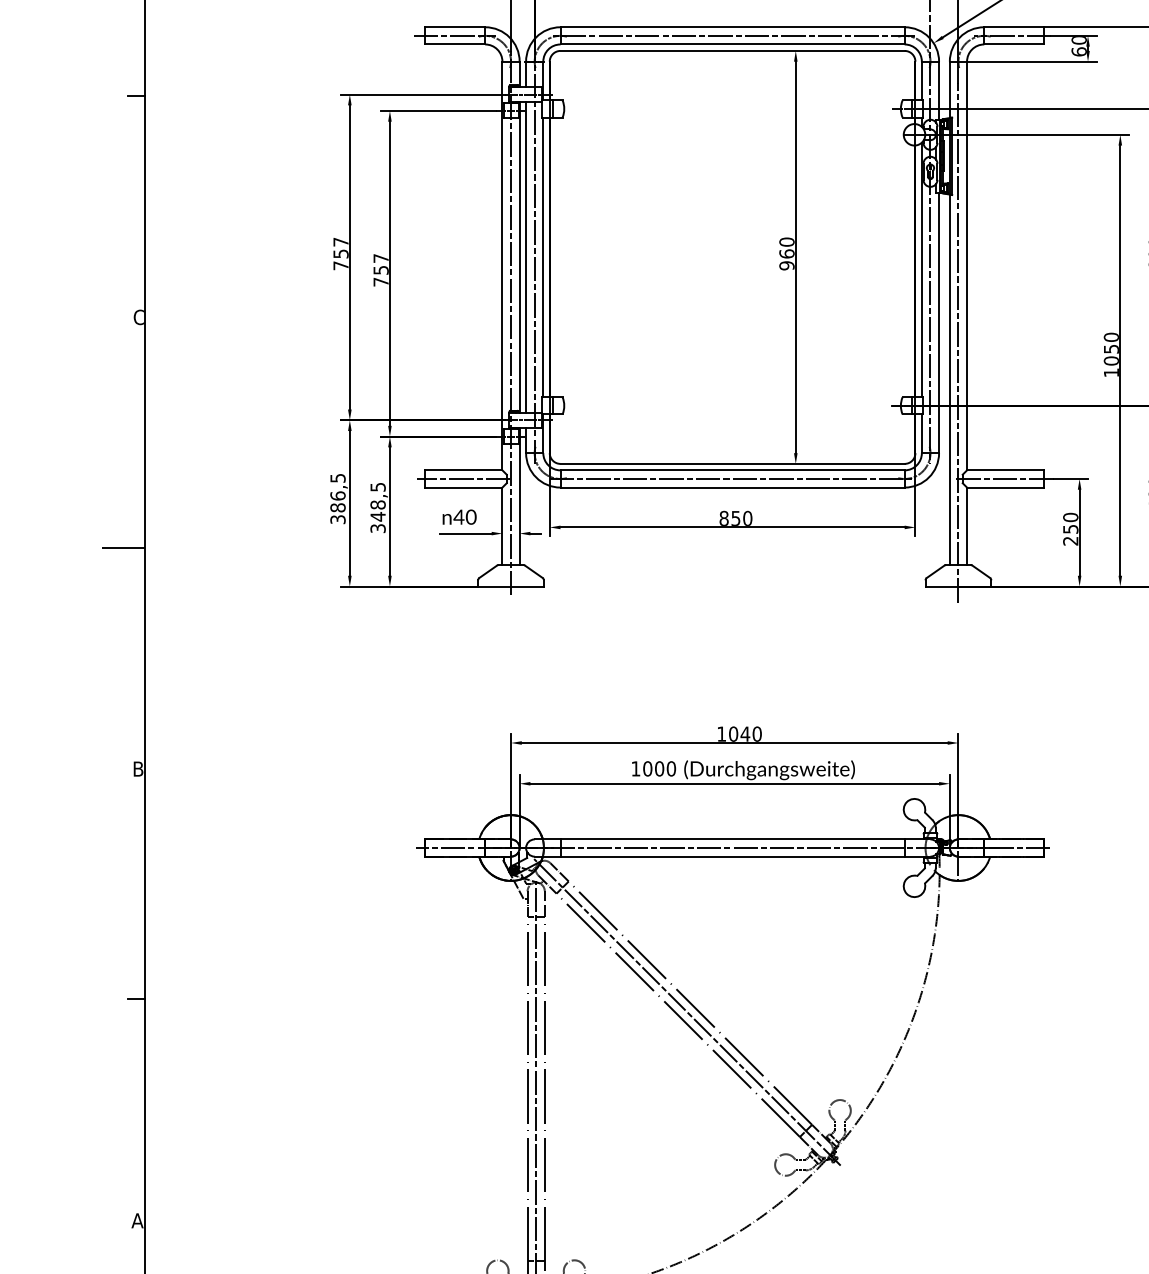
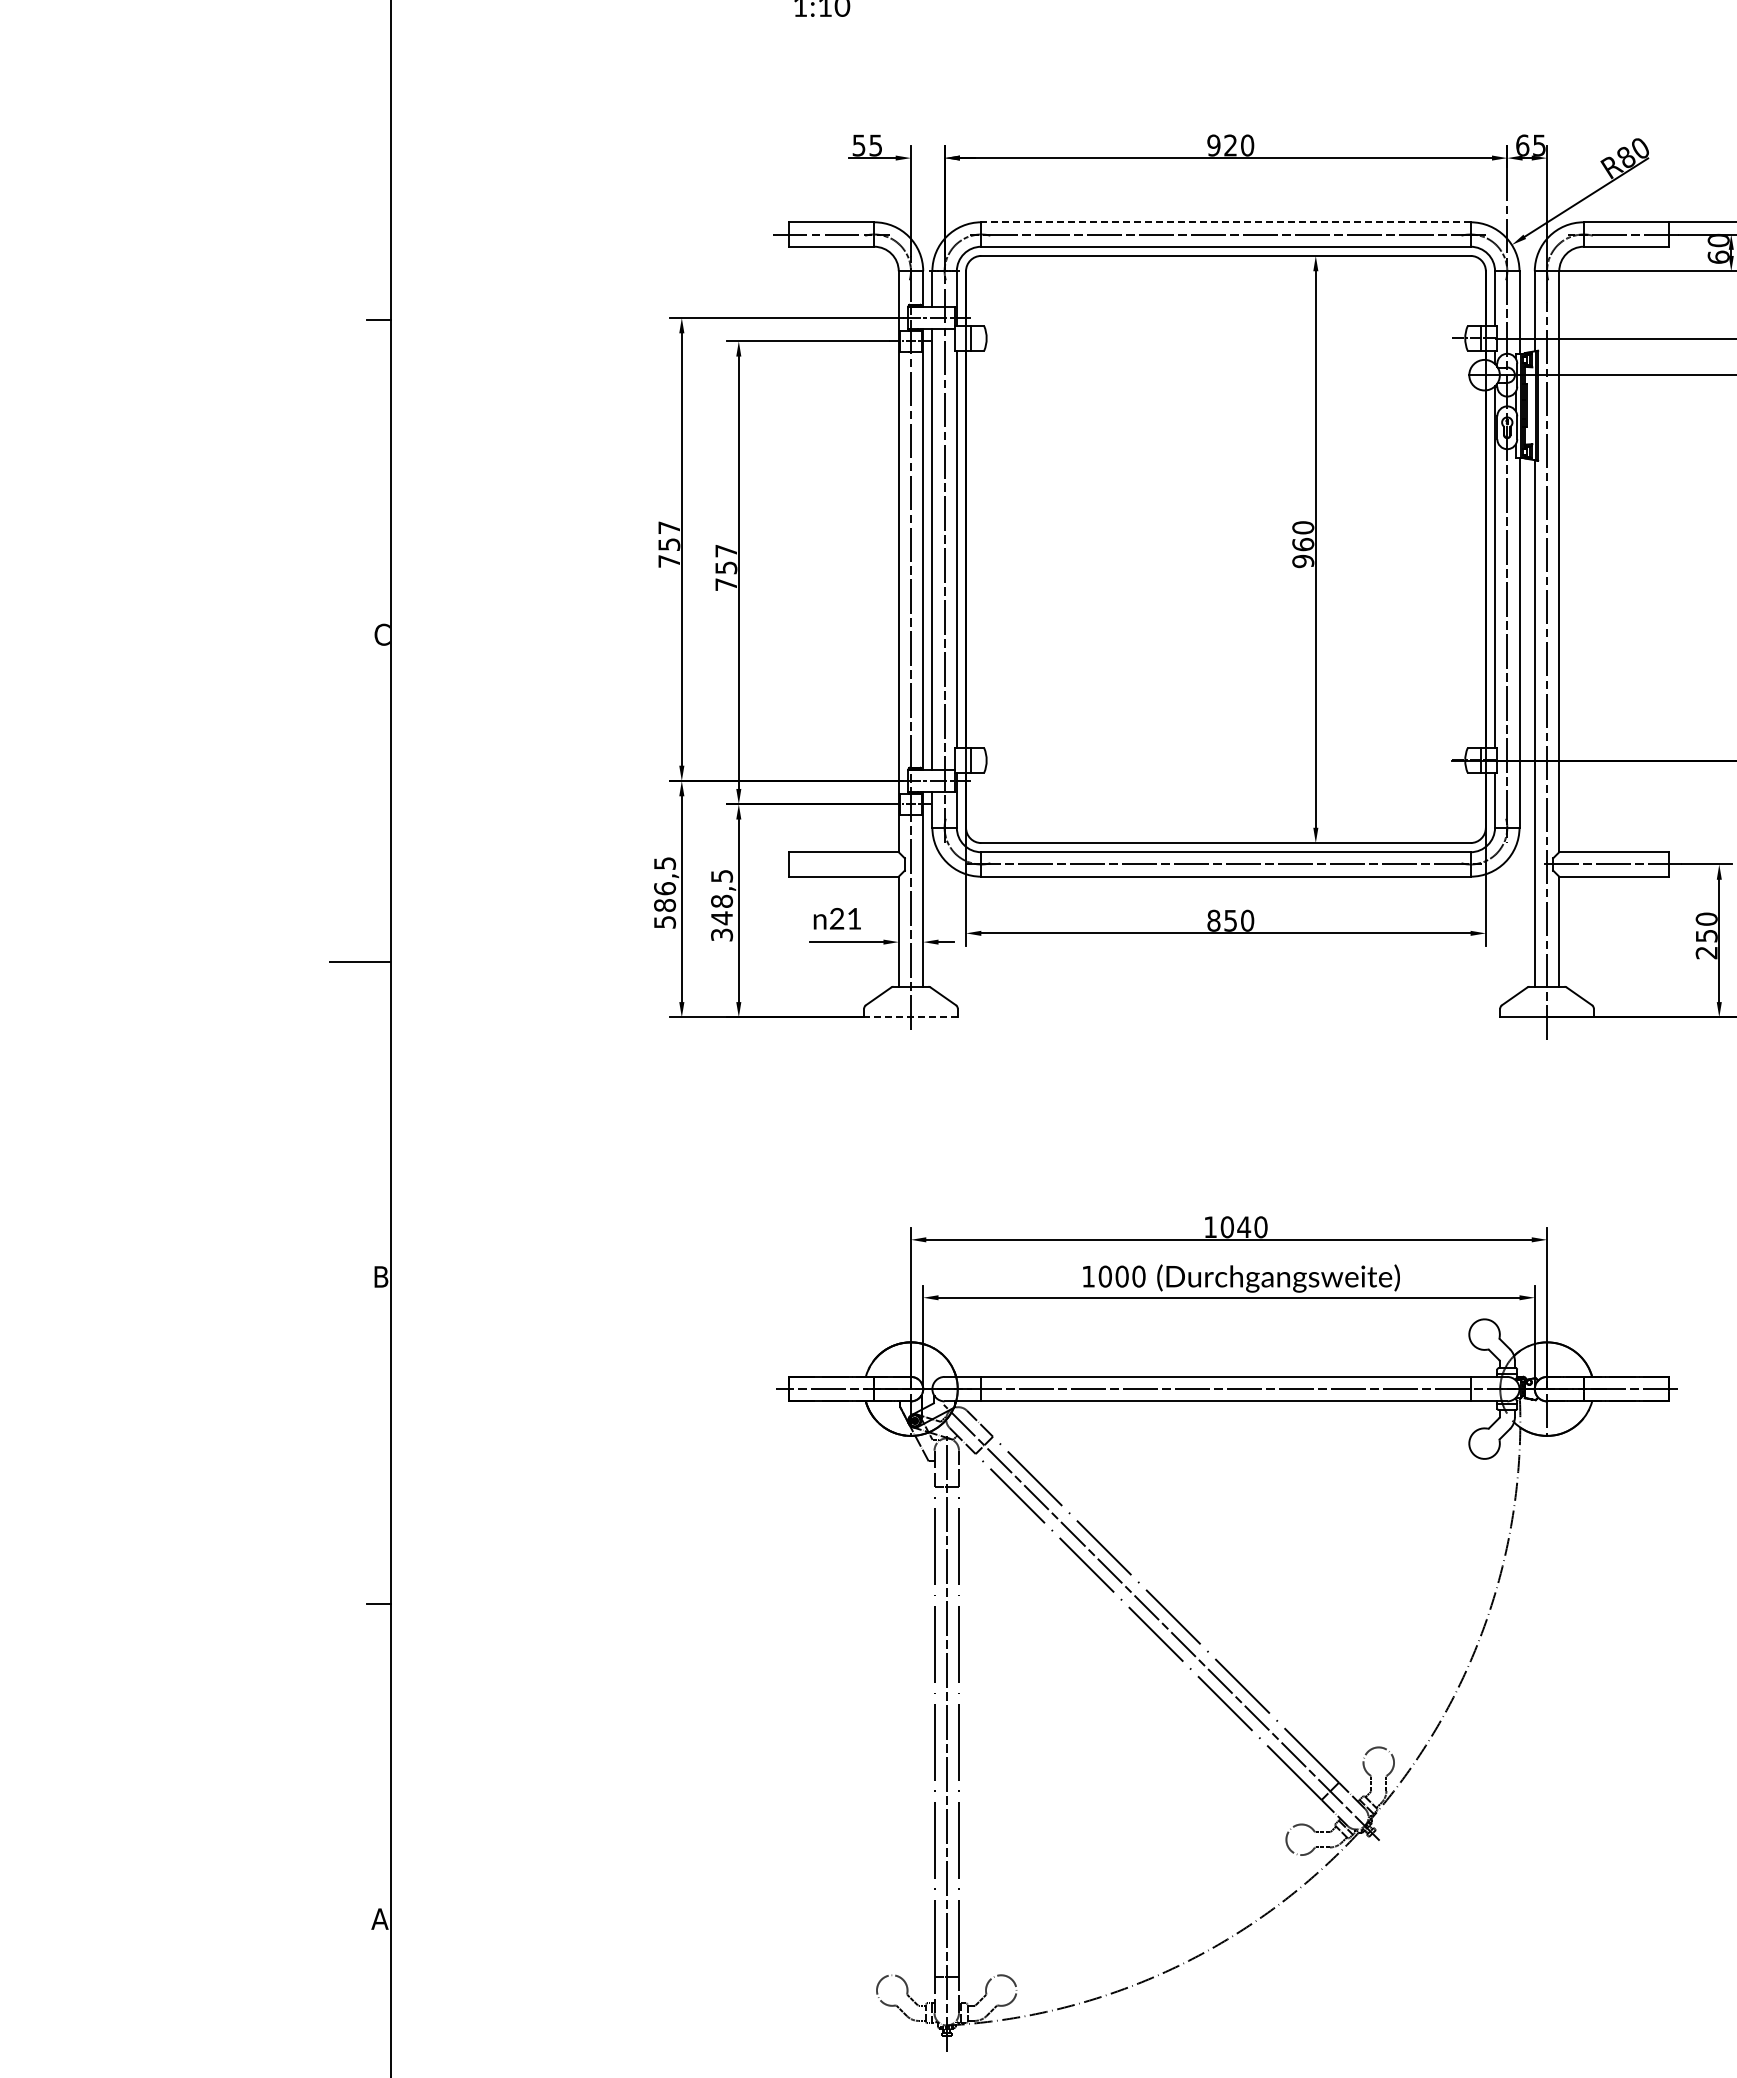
line: (732, 27) -> (1225, 222), solid -> dashed
line: (462, 478) -> (842, 864), removed
text: (464, 516) -> (845, 918), 40 -> 21
text: (337, 519) -> (664, 922), 386,5 -> 586,5
line: (510, 586) -> (910, 1017), solid -> dashed

